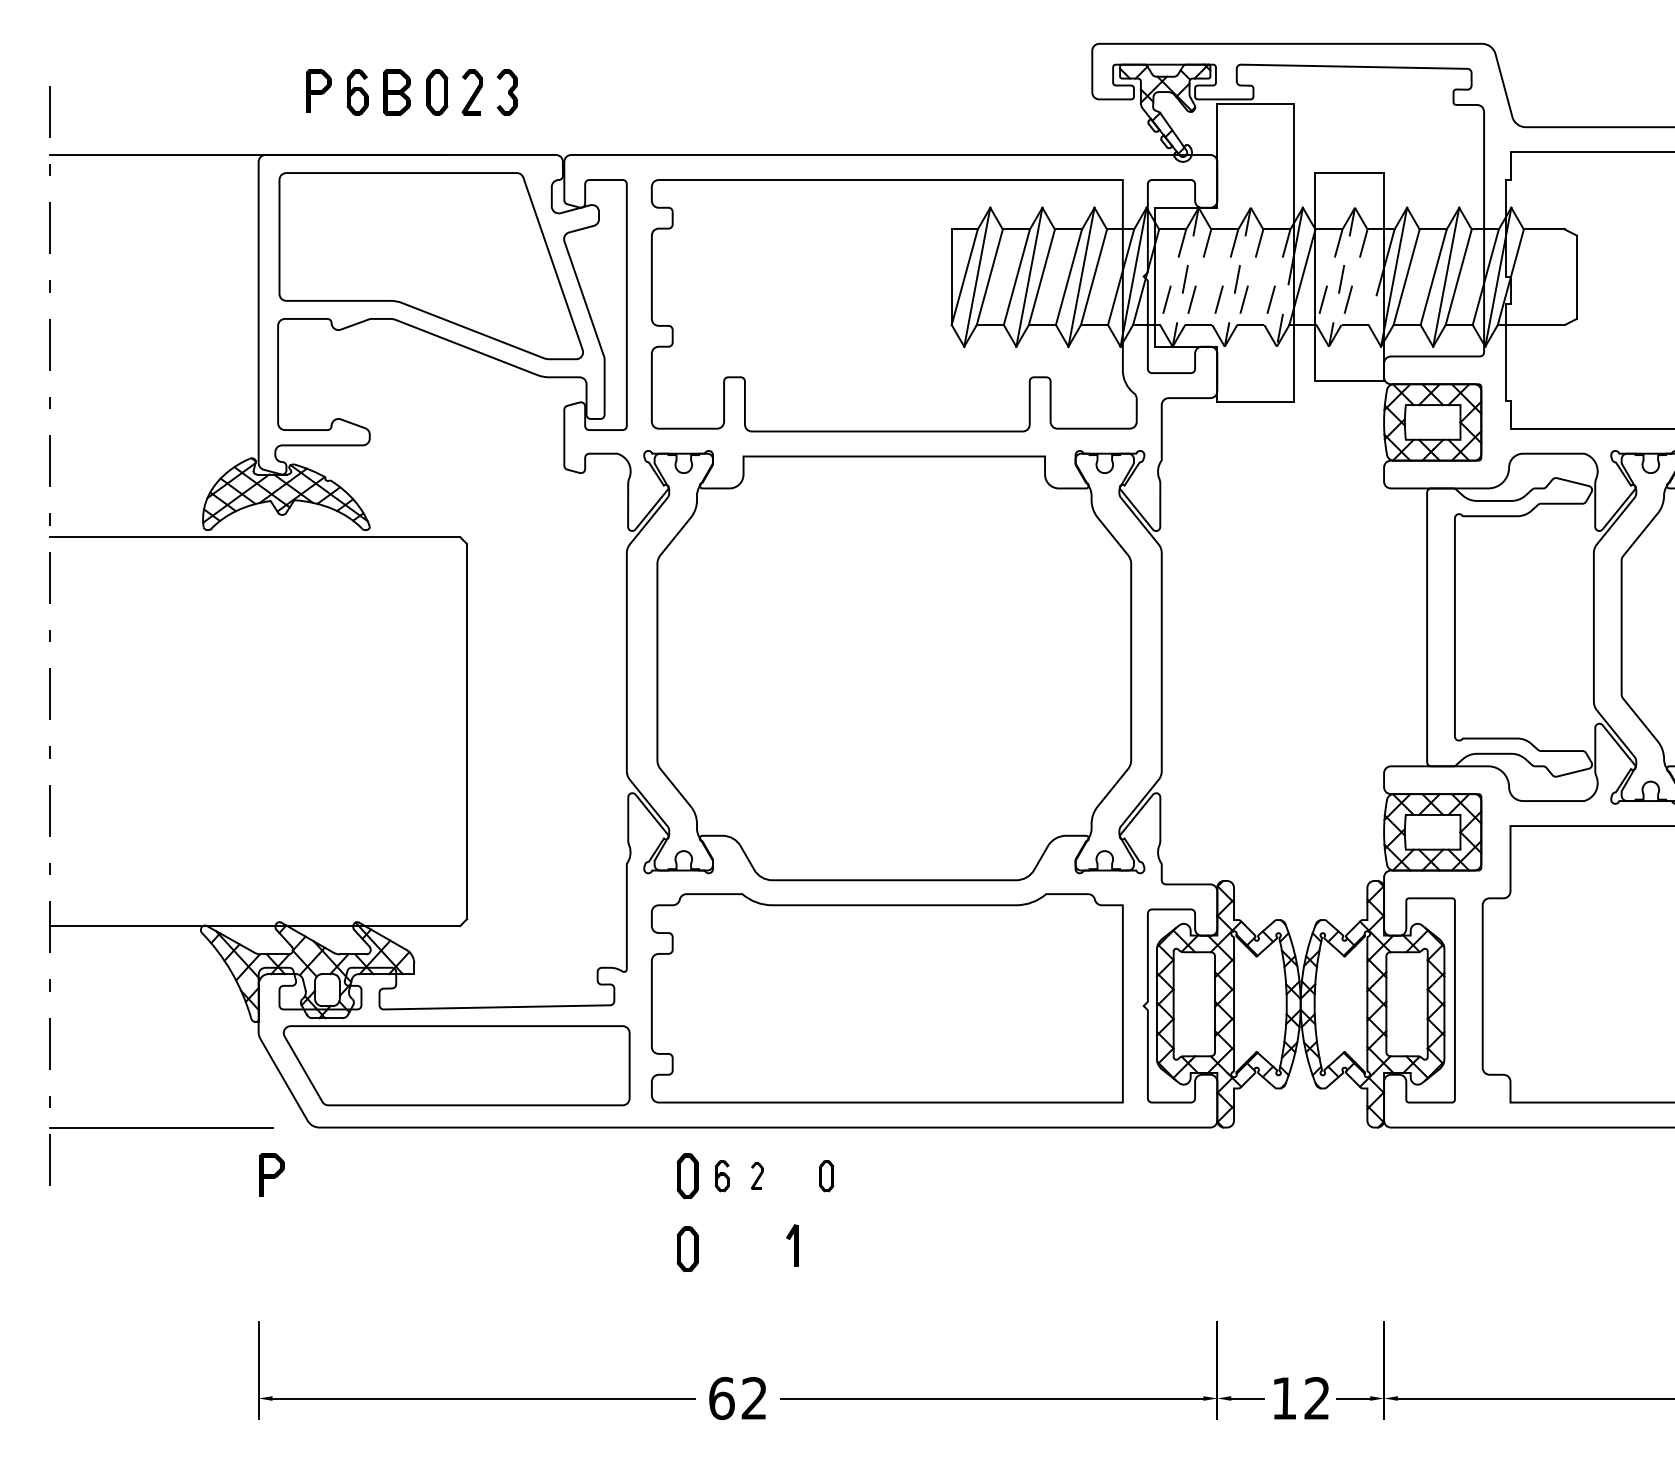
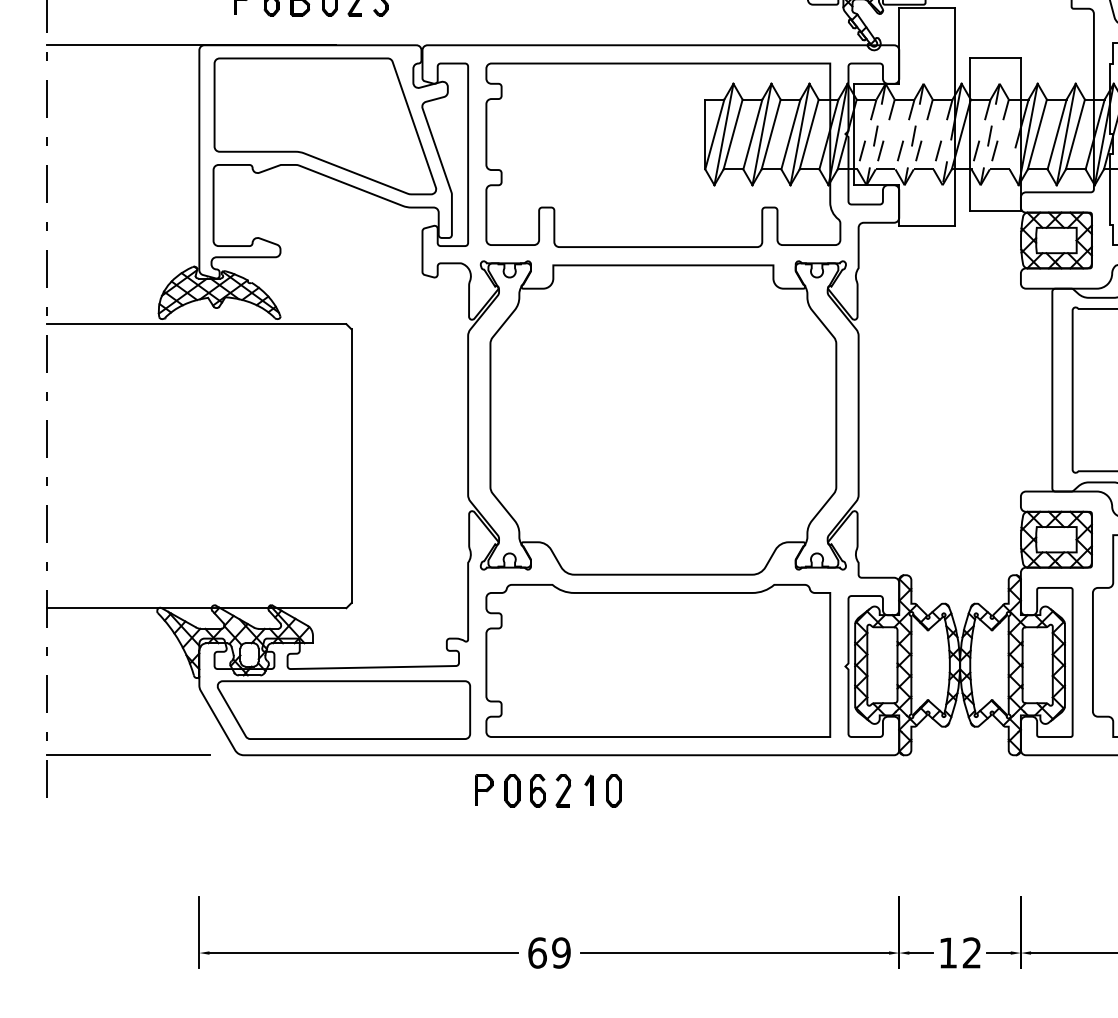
part: (271, 1174) -> (483, 789), moved
part: (722, 1176) -> (537, 790), size x1.43
part: (756, 1176) -> (562, 790), size x1.67
part: (826, 1176) -> (613, 790), size x1.43
part: (792, 1245) -> (589, 790), moved
part: (687, 1249) -> (512, 844), removed
text: (754, 1398) -> (561, 953), 62 -> 69

